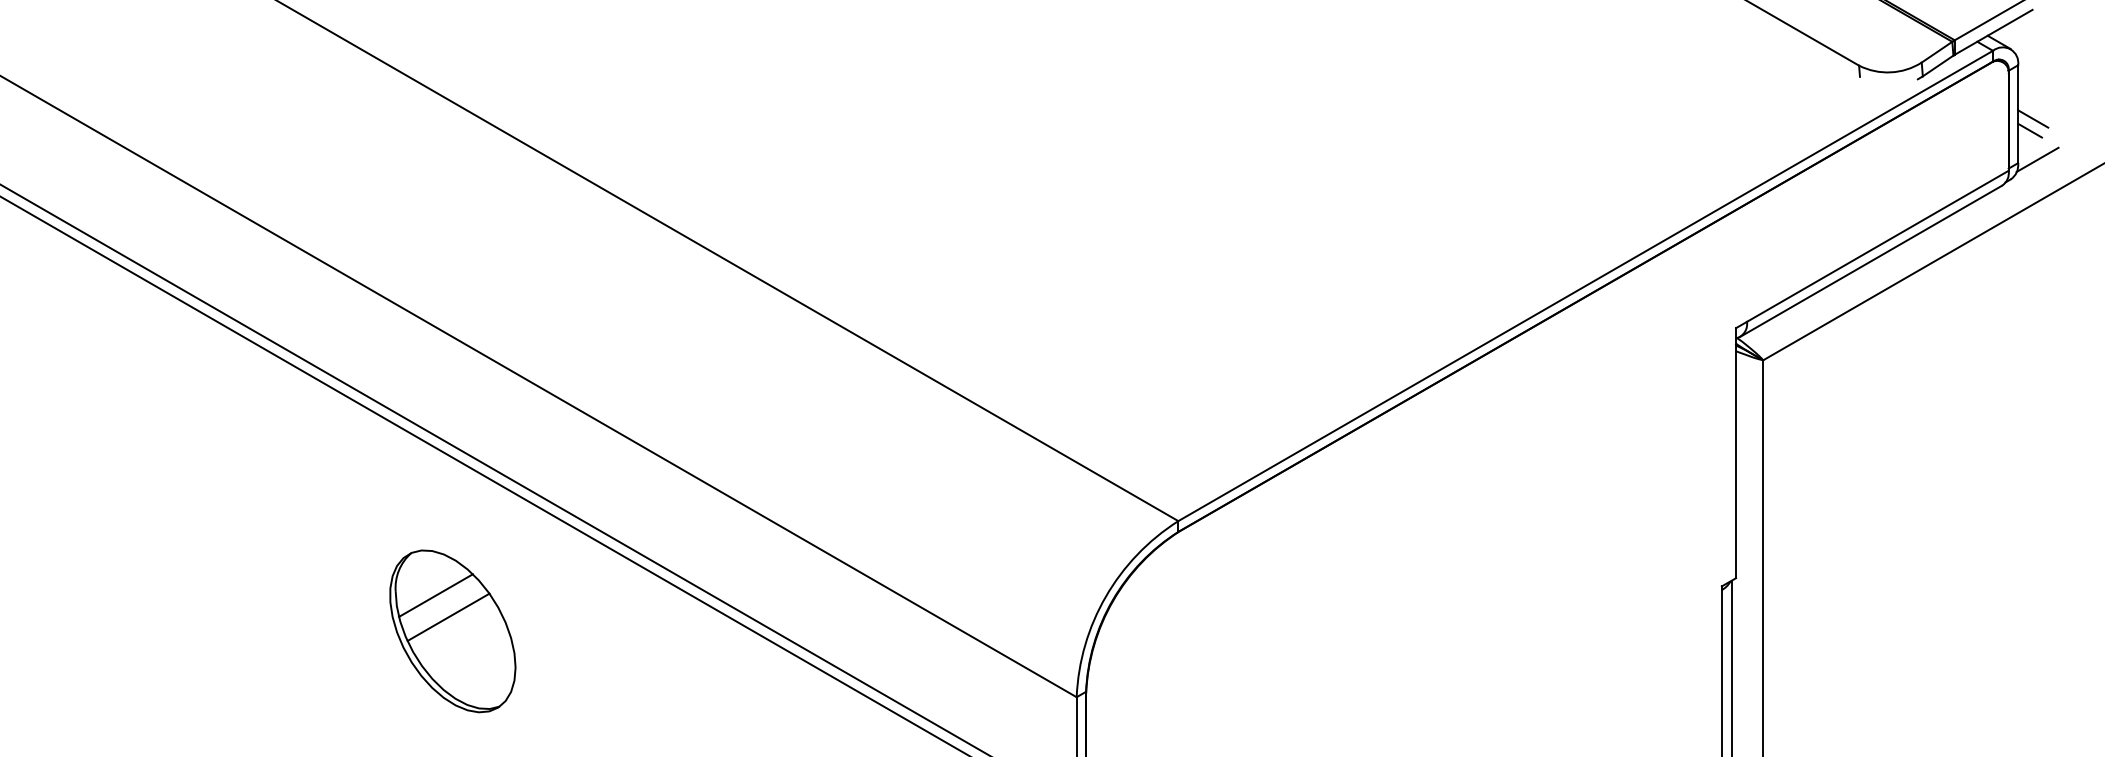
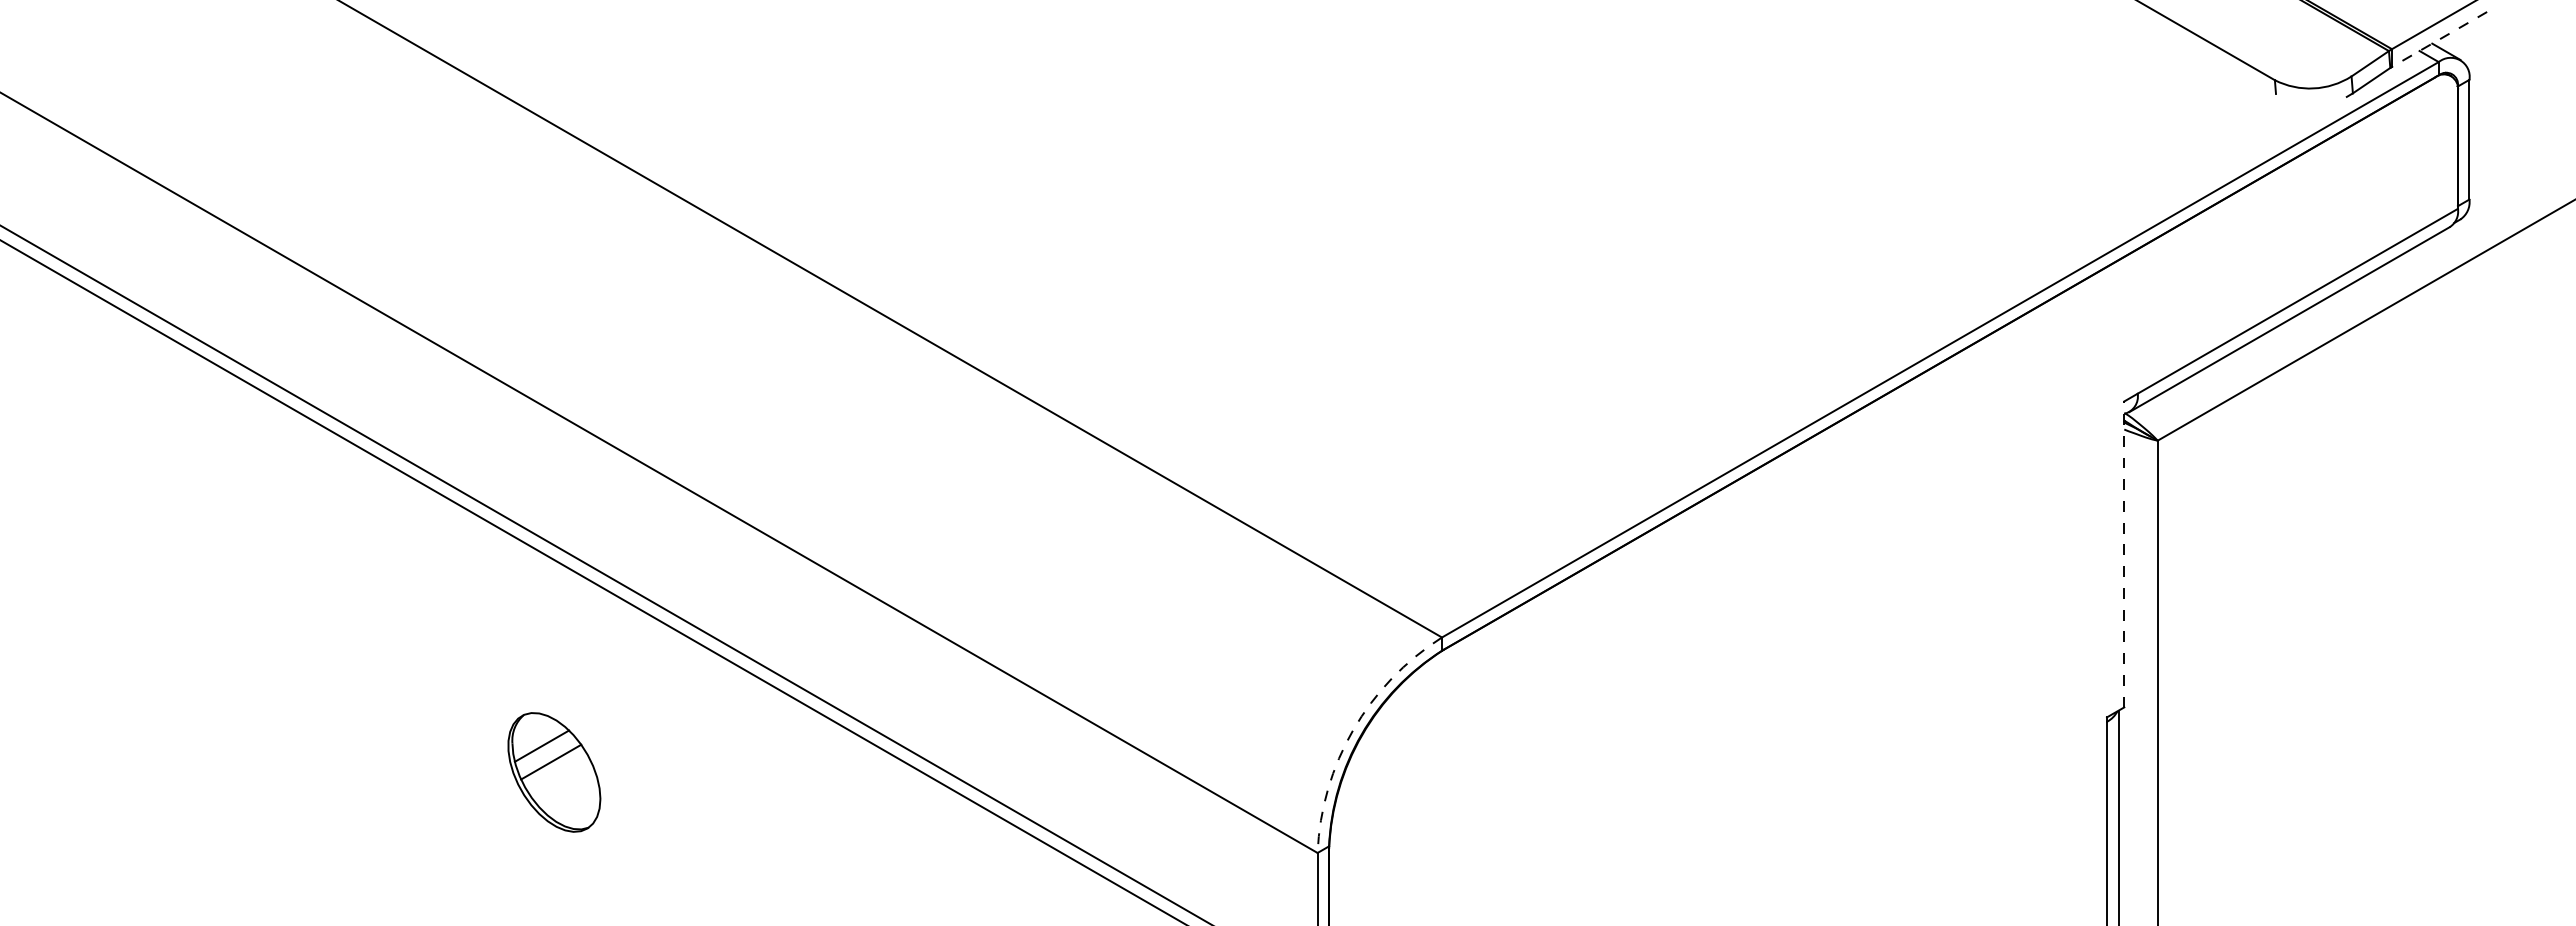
line: (1993, 32) -> (2439, 39), solid -> dashed
line: (2032, 119) -> (2487, 145), removed
line: (2029, 130) -> (2483, 159), removed
line: (2036, 159) -> (2492, 195), removed
line: (1736, 453) -> (2124, 554), solid -> dashed
arc: (1106, 596) -> (1353, 729), solid -> dashed
part: (453, 631) -> (554, 772), size x0.6

